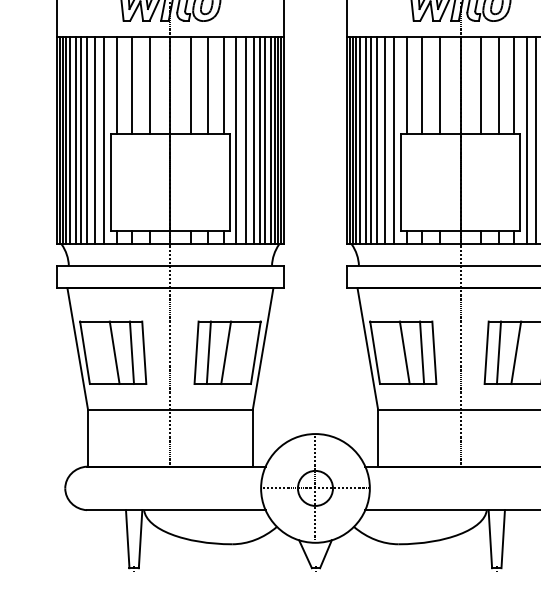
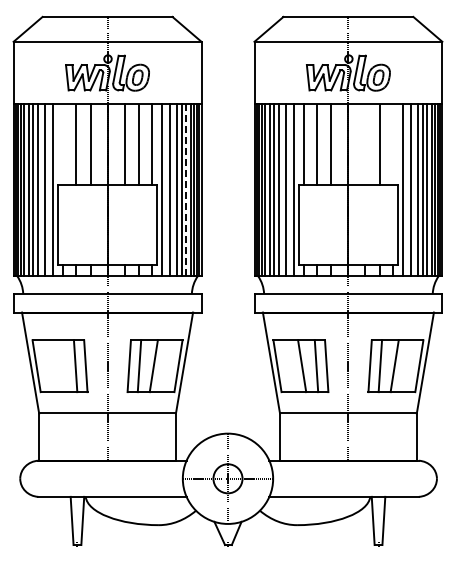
line: (117, 85) -> (63, 144), removed
line: (481, 85) -> (365, 144), removed
line: (513, 85) -> (392, 144), removed
line: (265, 141) -> (186, 190), solid -> dashed
line: (114, 353) -> (61, 366), removed

